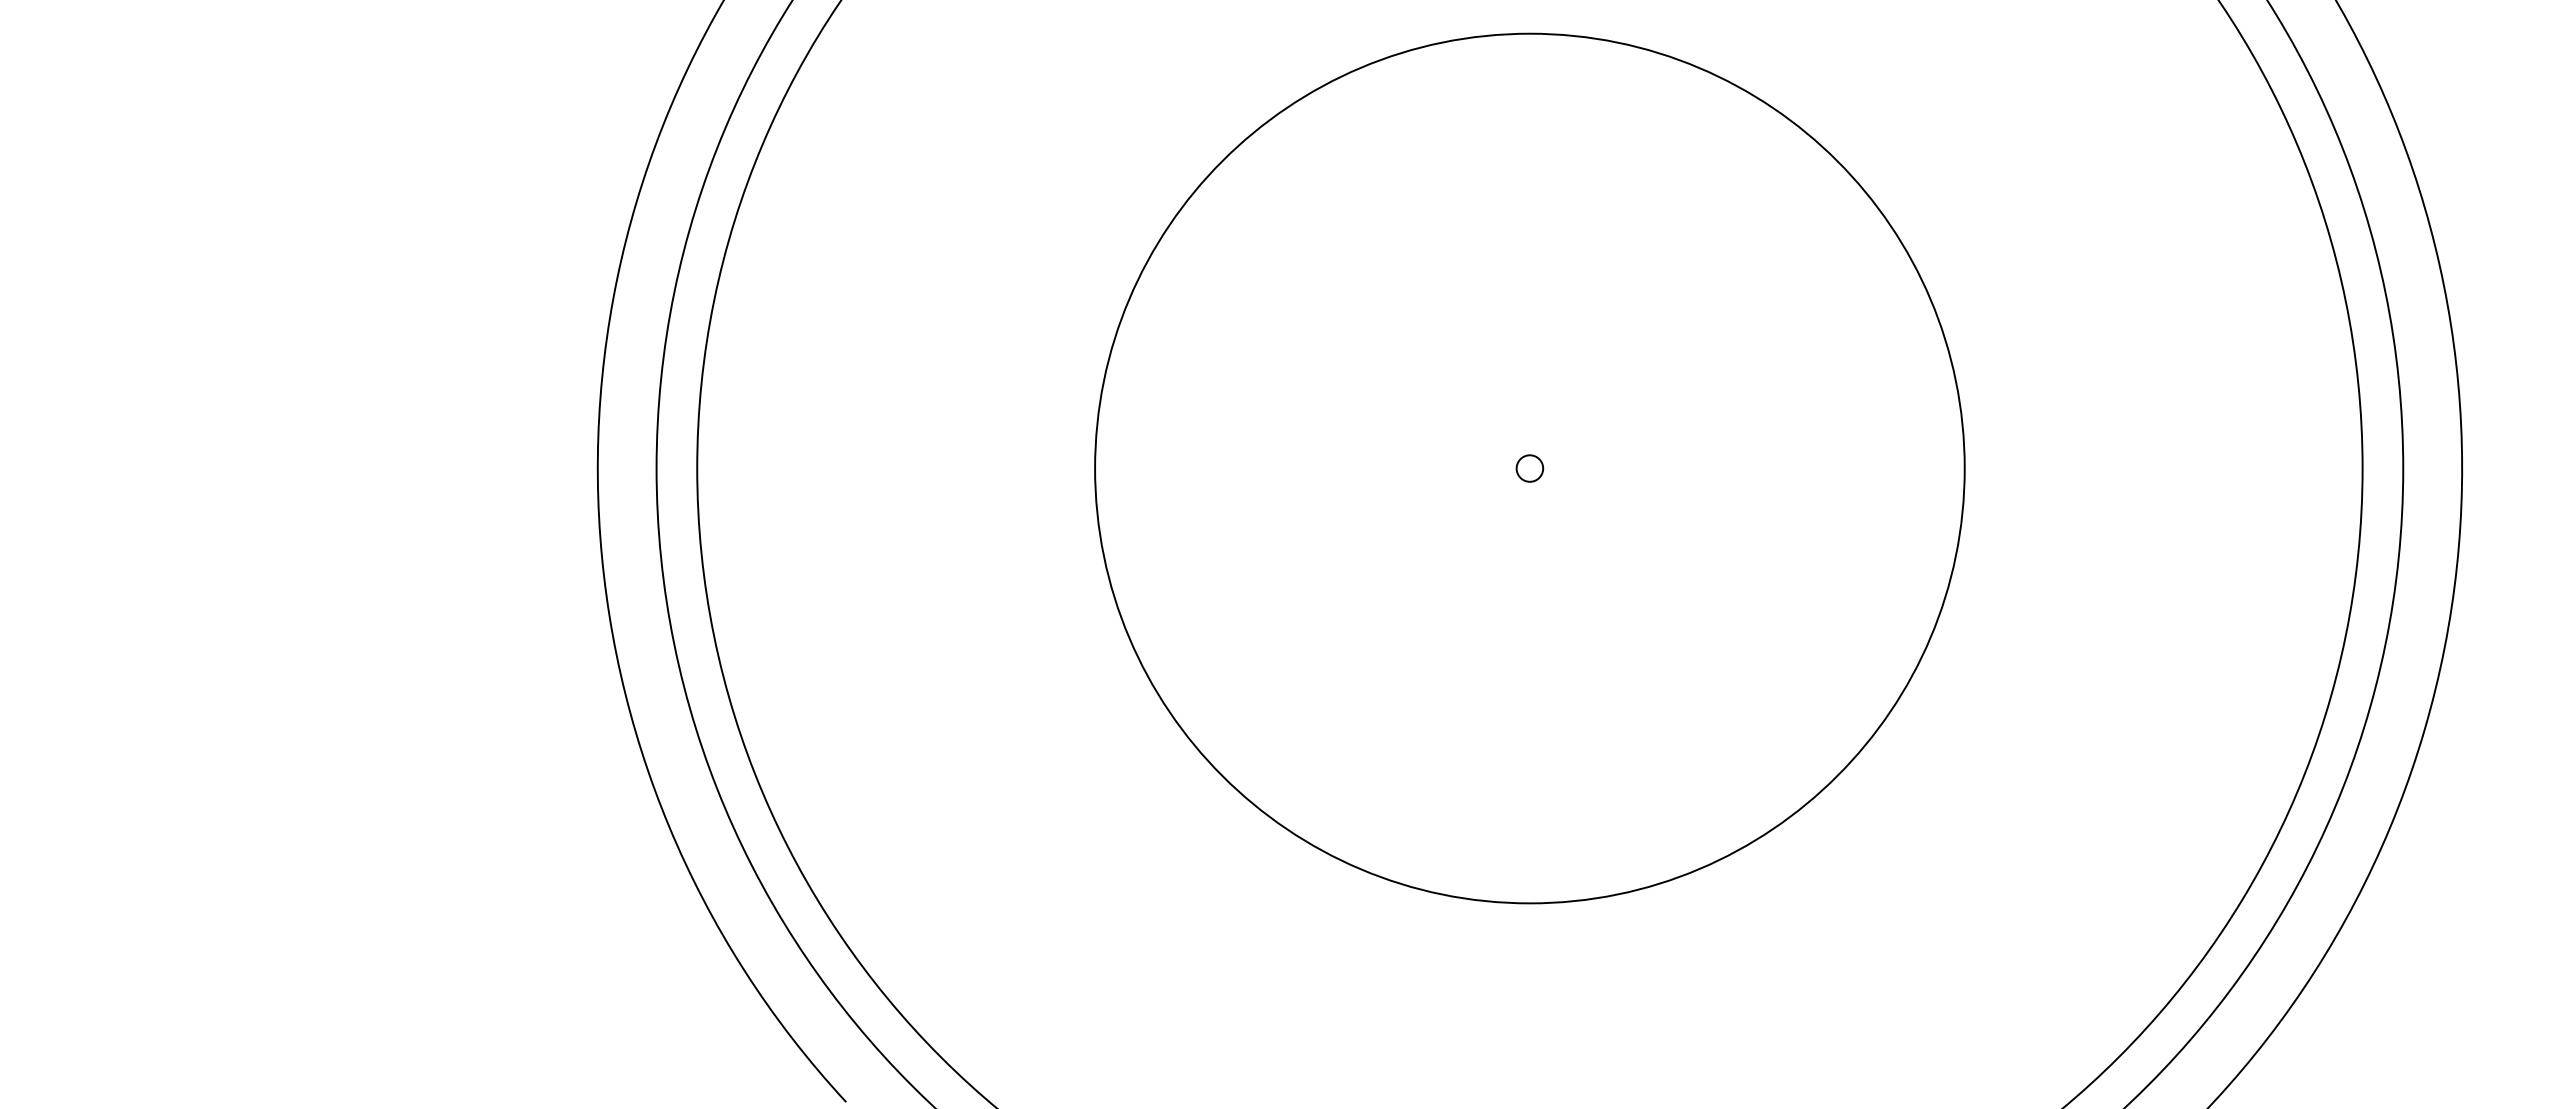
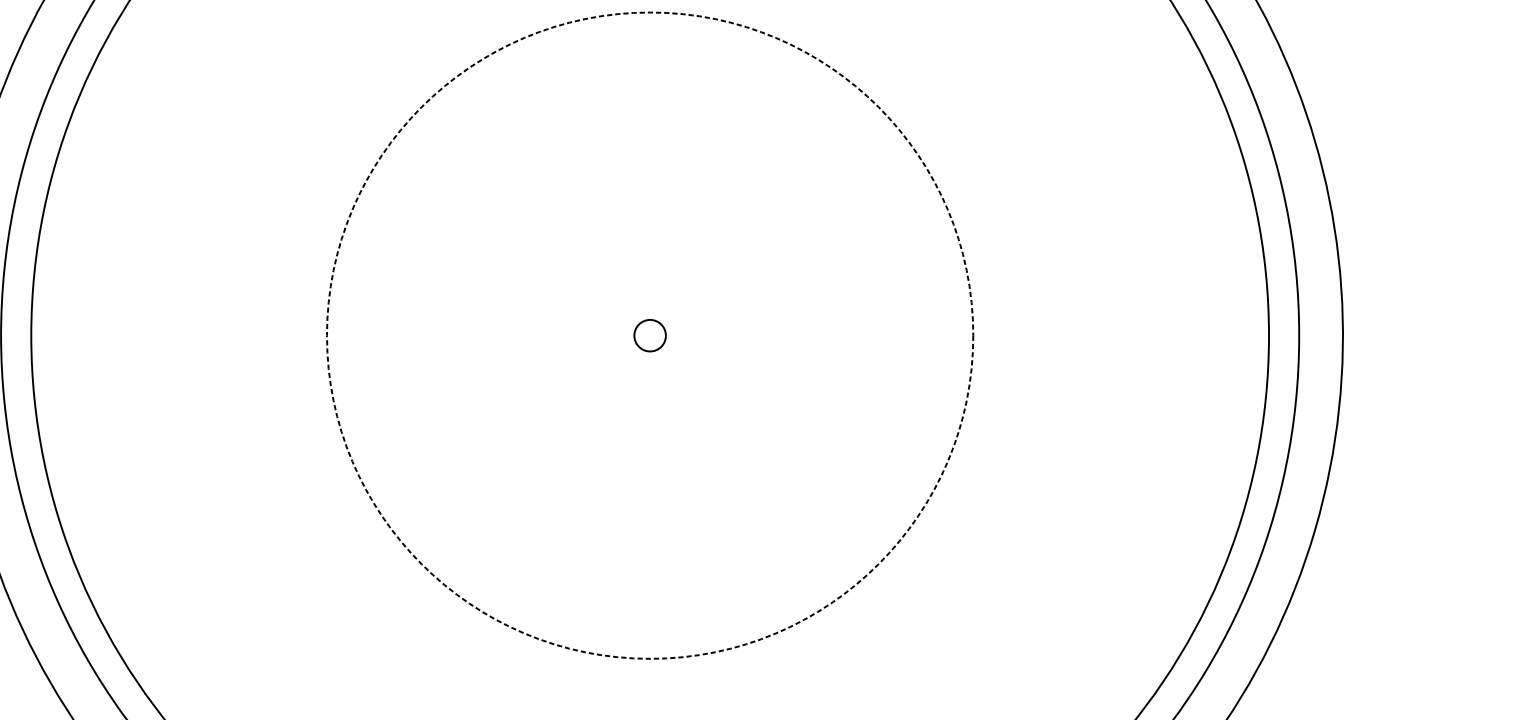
circle: (1529, 468) -> (649, 335), size x1.6
circle: (1529, 468) -> (649, 335), solid -> dashed

